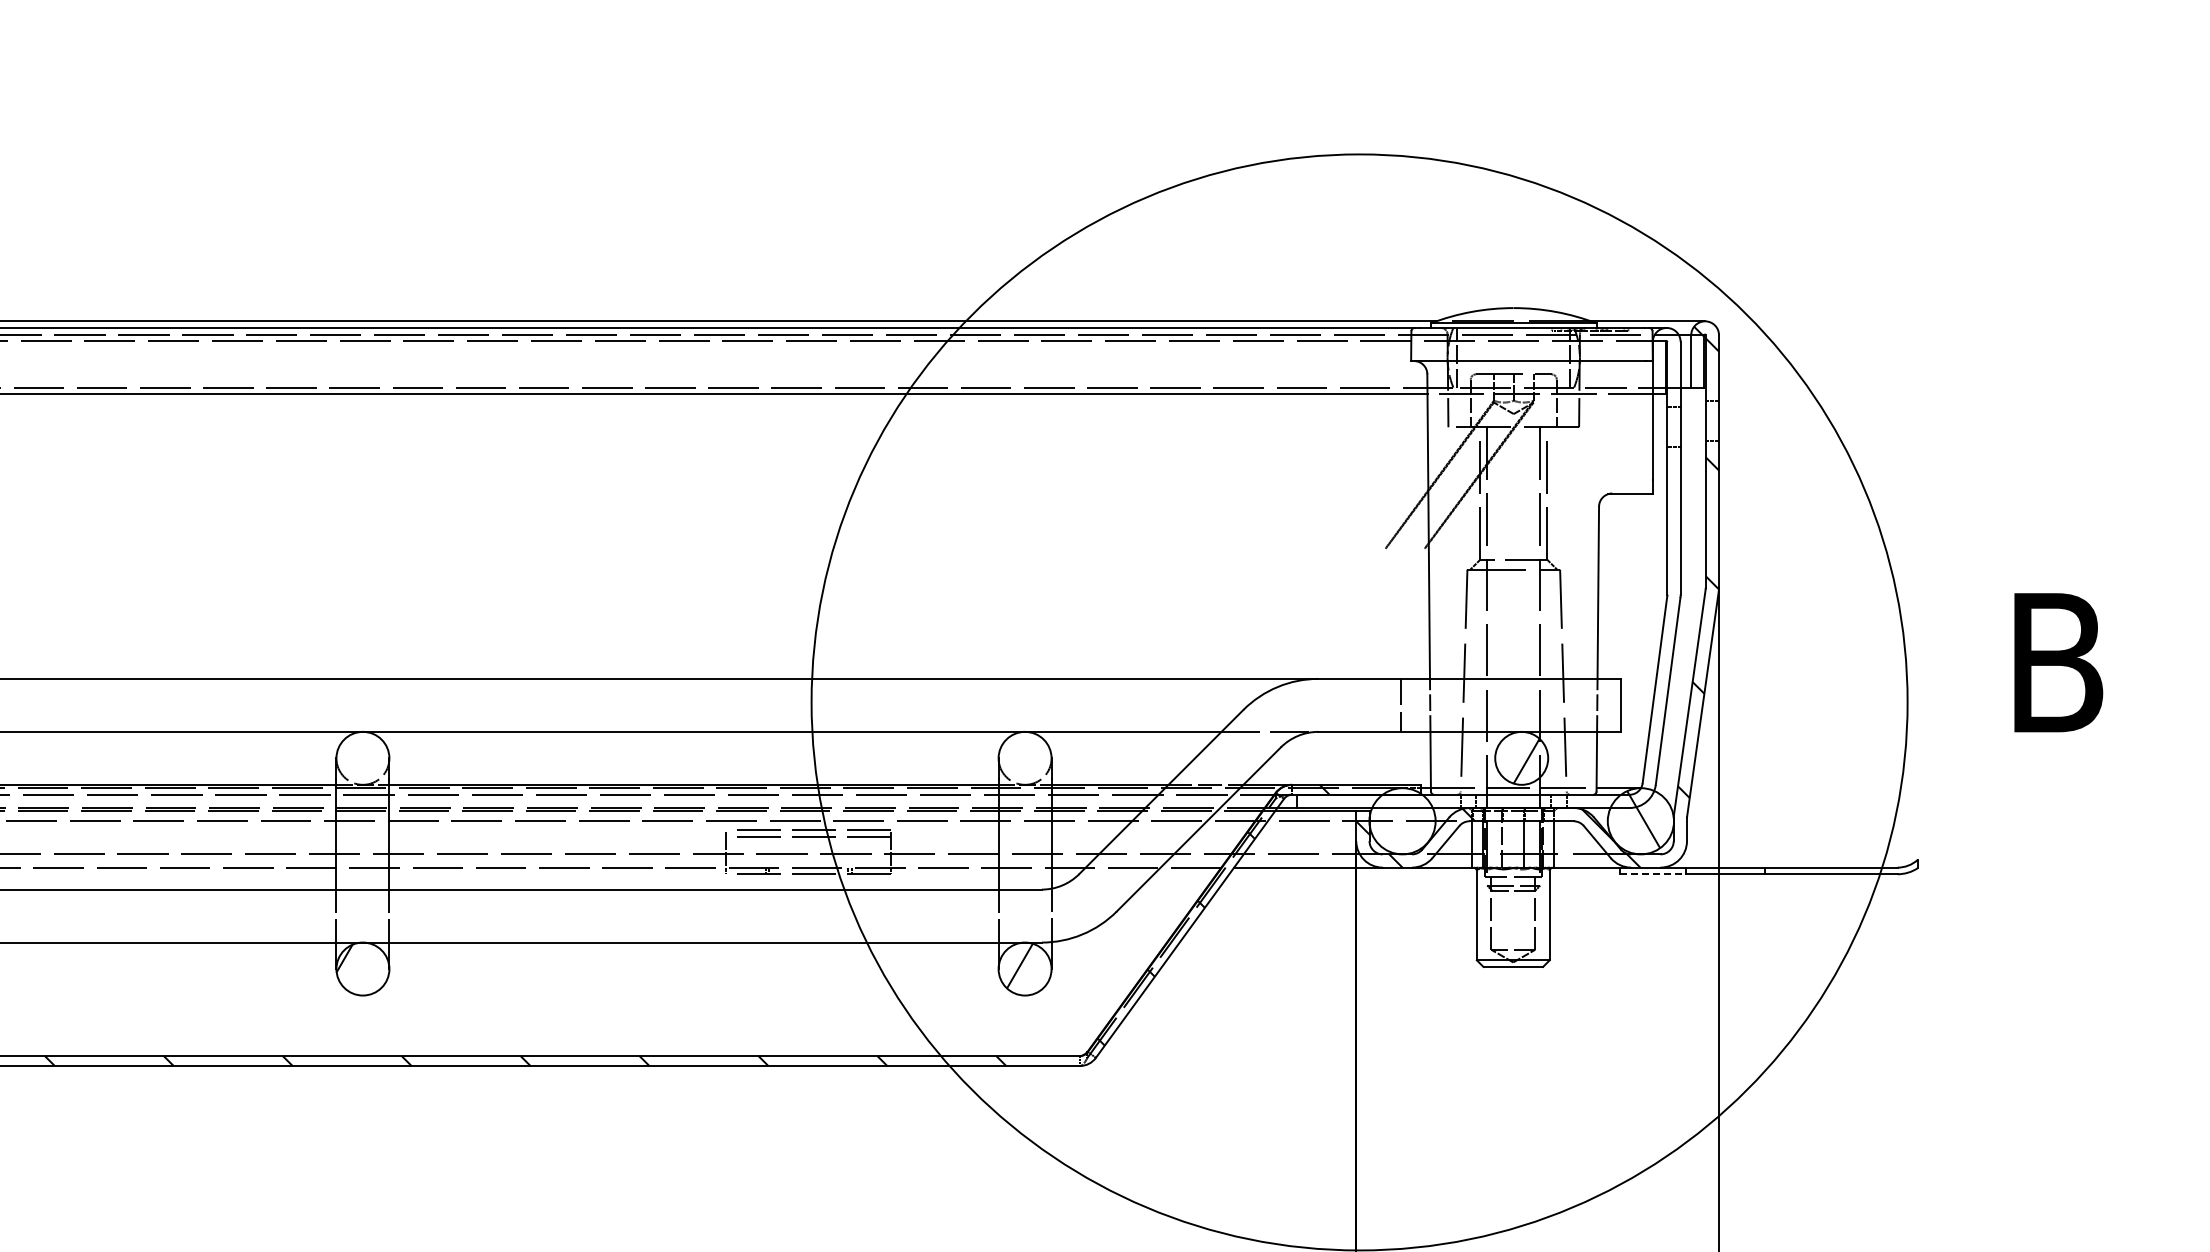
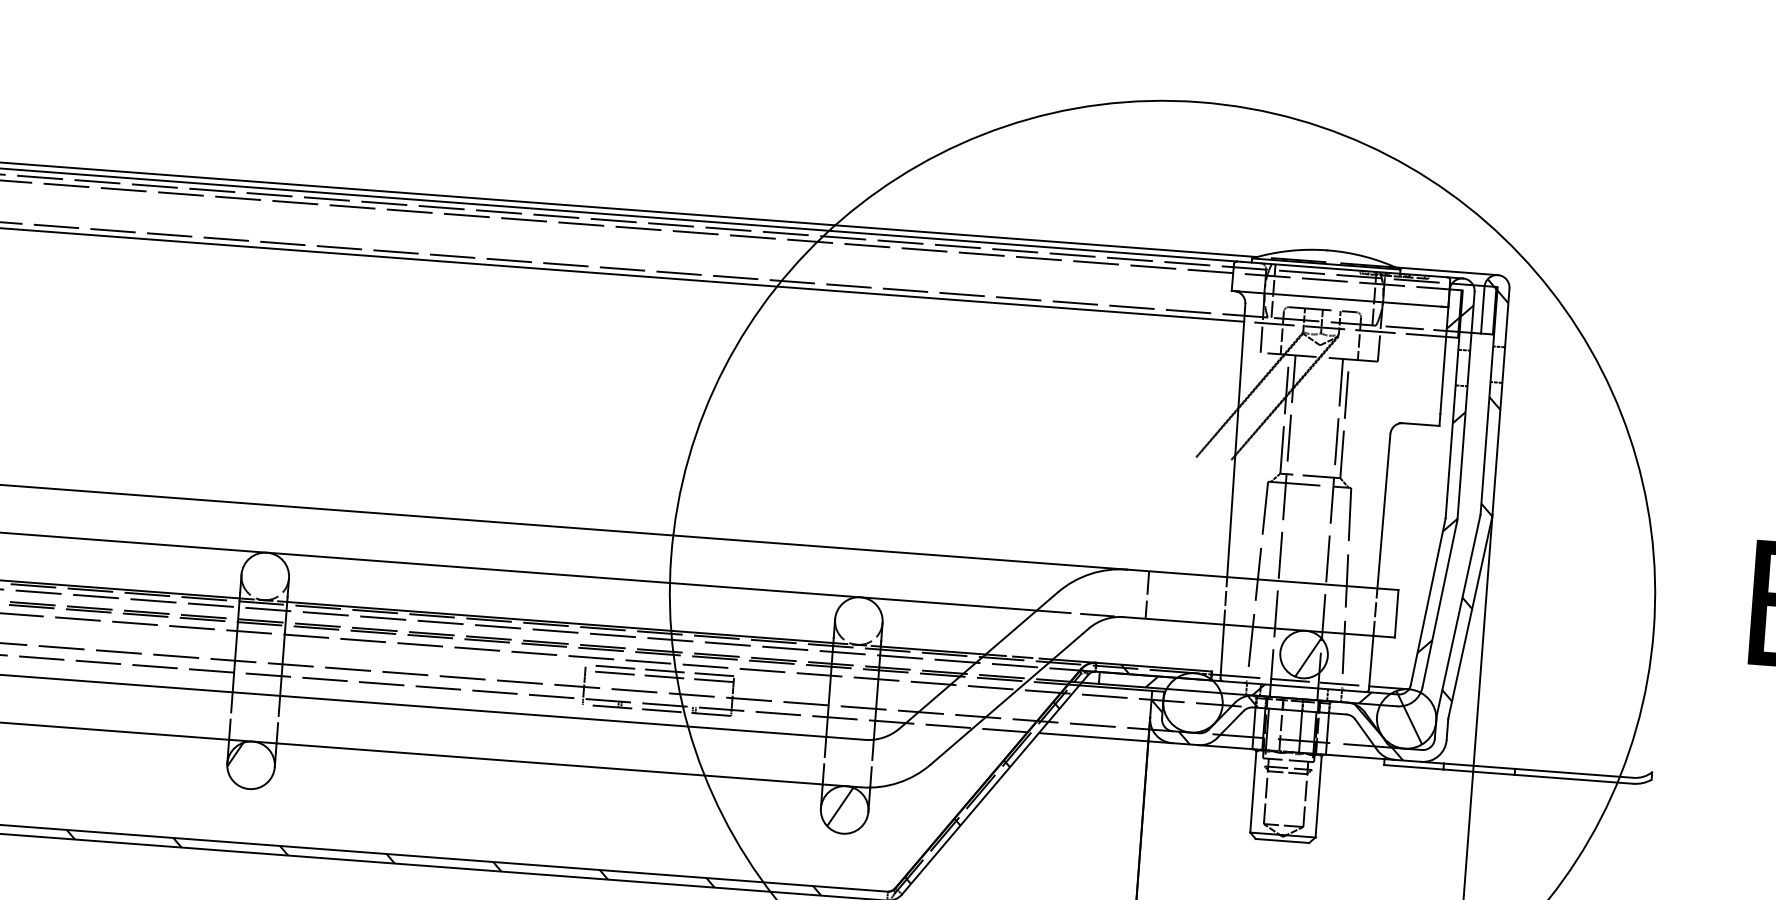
hatch: (1514, 582) -> (1309, 496), added
line: (1400, 704) -> (1147, 594), moved
line: (1653, 874) -> (1414, 767), dashed -> solid

